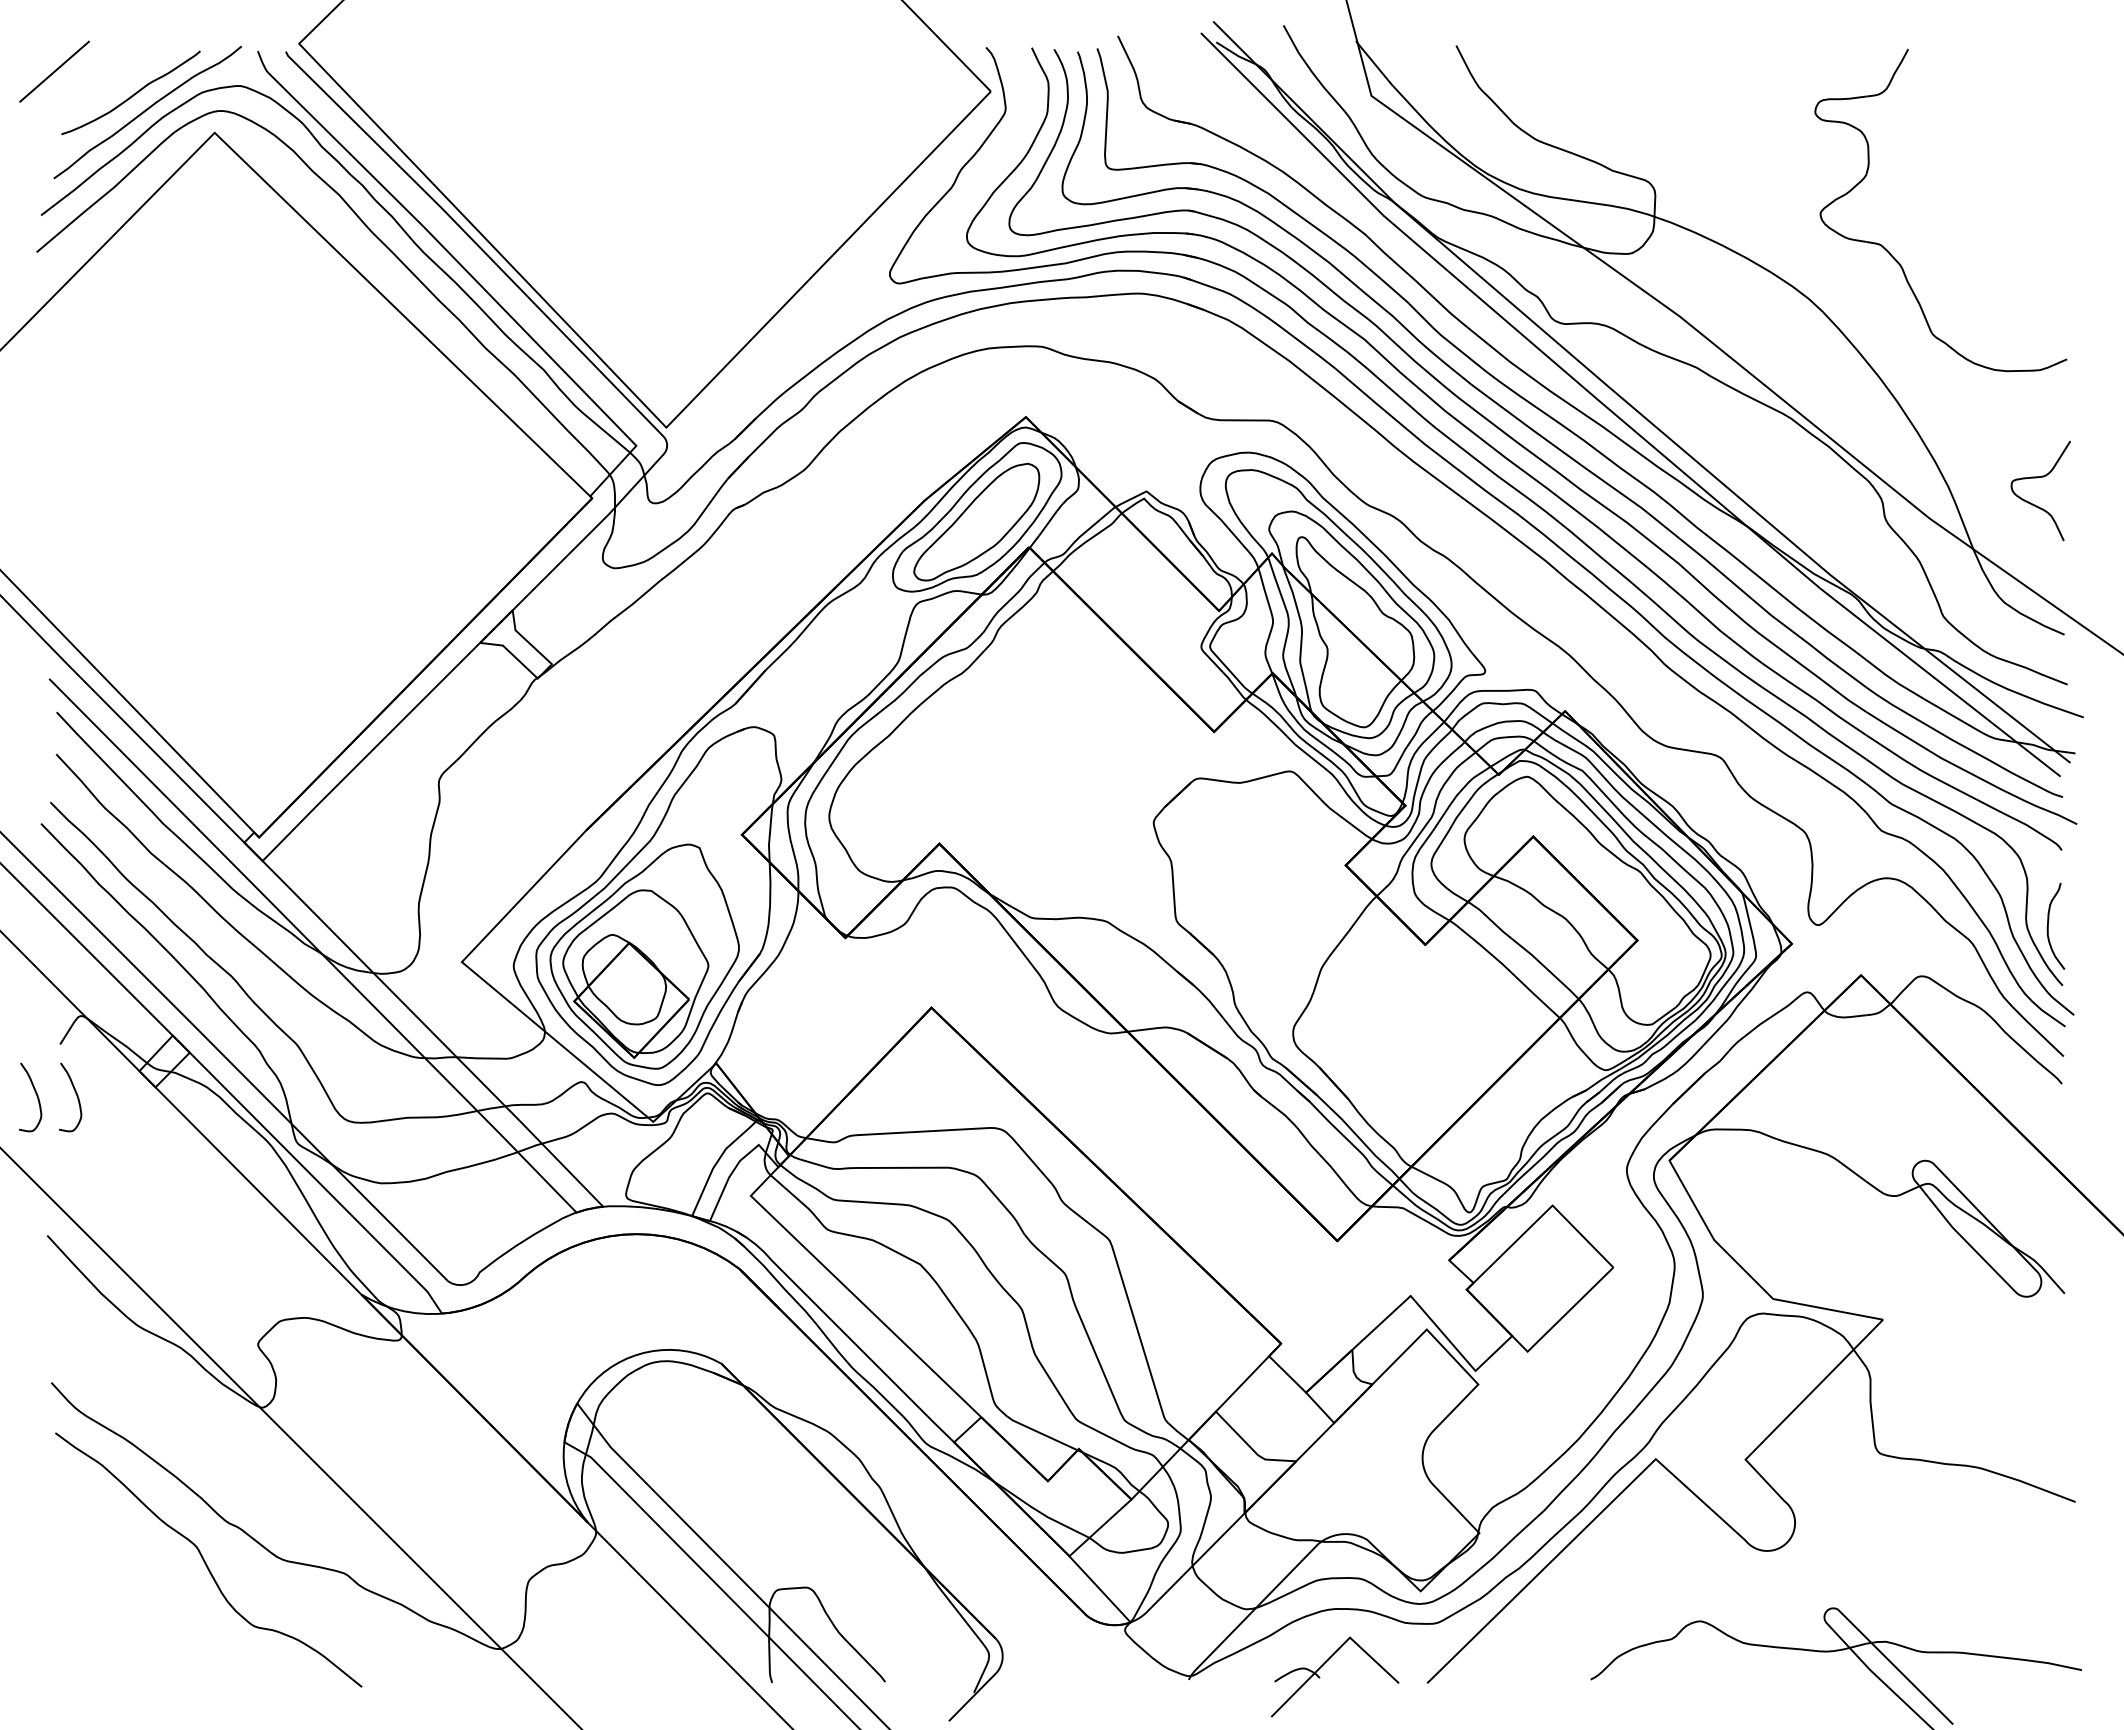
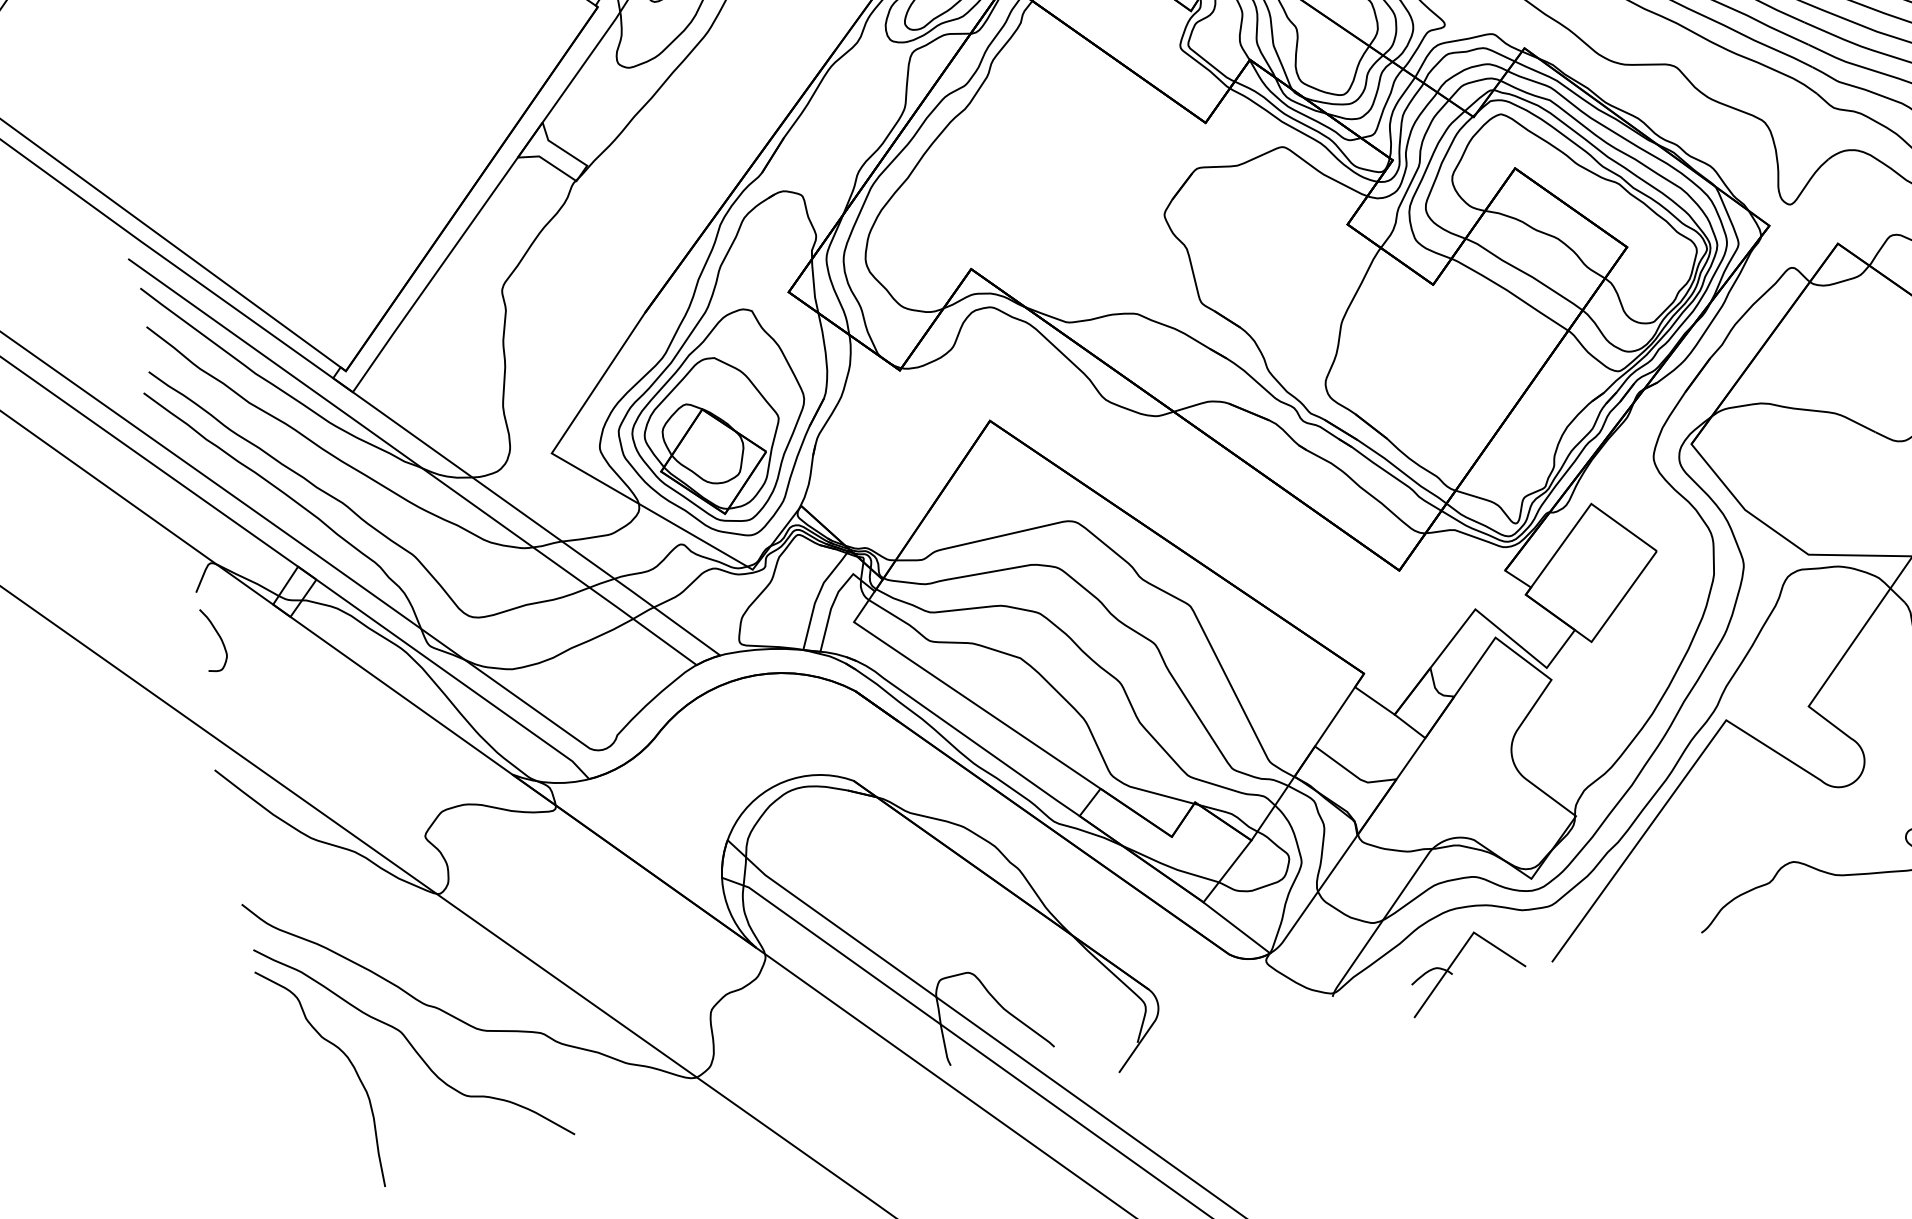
curve: (35, 1094) -> (181, 642), removed
curve: (134, 1564) -> (346, 1058), added

